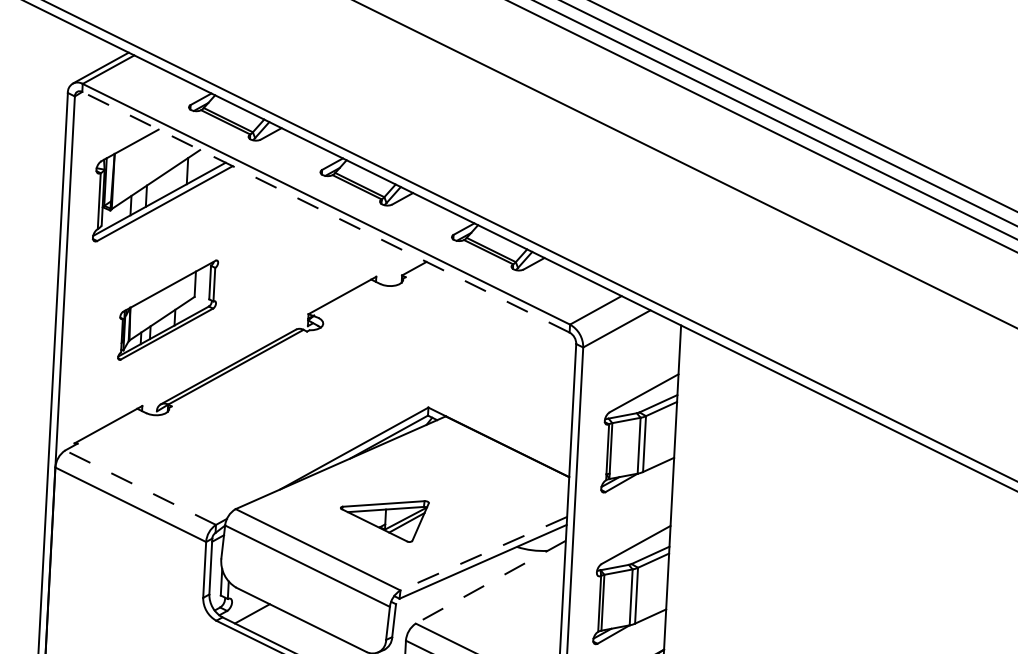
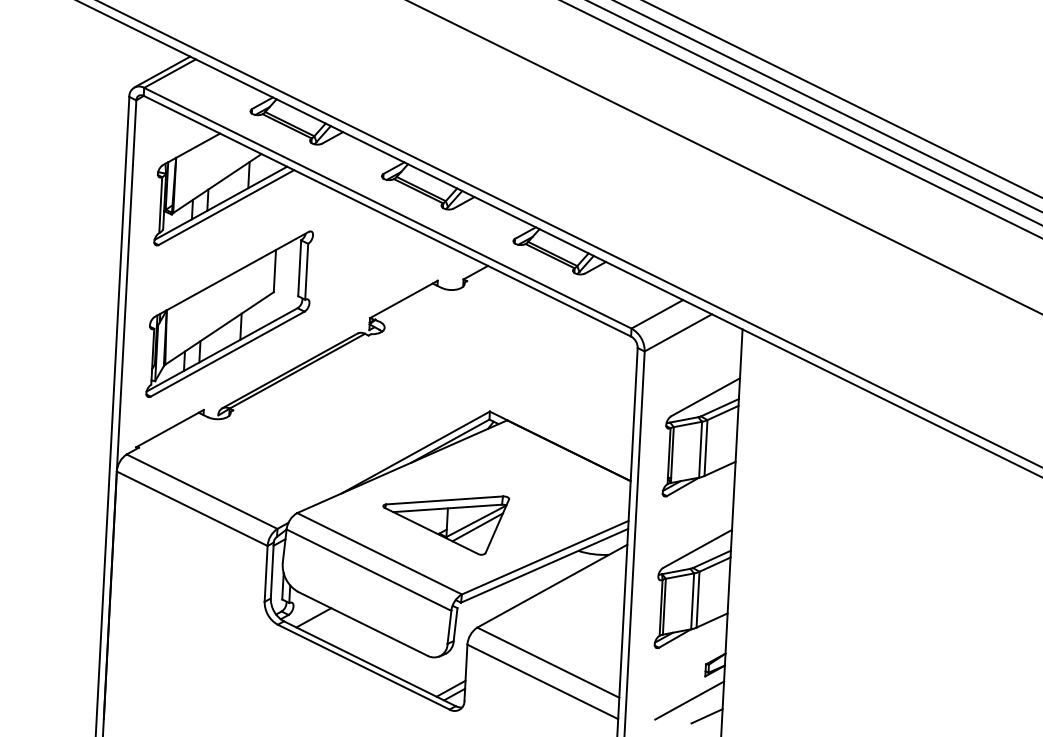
line: (326, 212) -> (387, 216), dashed -> solid
part: (168, 309) -> (229, 313), size x1.67
line: (140, 487) -> (201, 491), dashed -> solid
part: (385, 521) -> (446, 525), size x1.43
line: (483, 553) -> (544, 557), dashed -> solid
line: (491, 582) -> (552, 586), dashed -> solid

